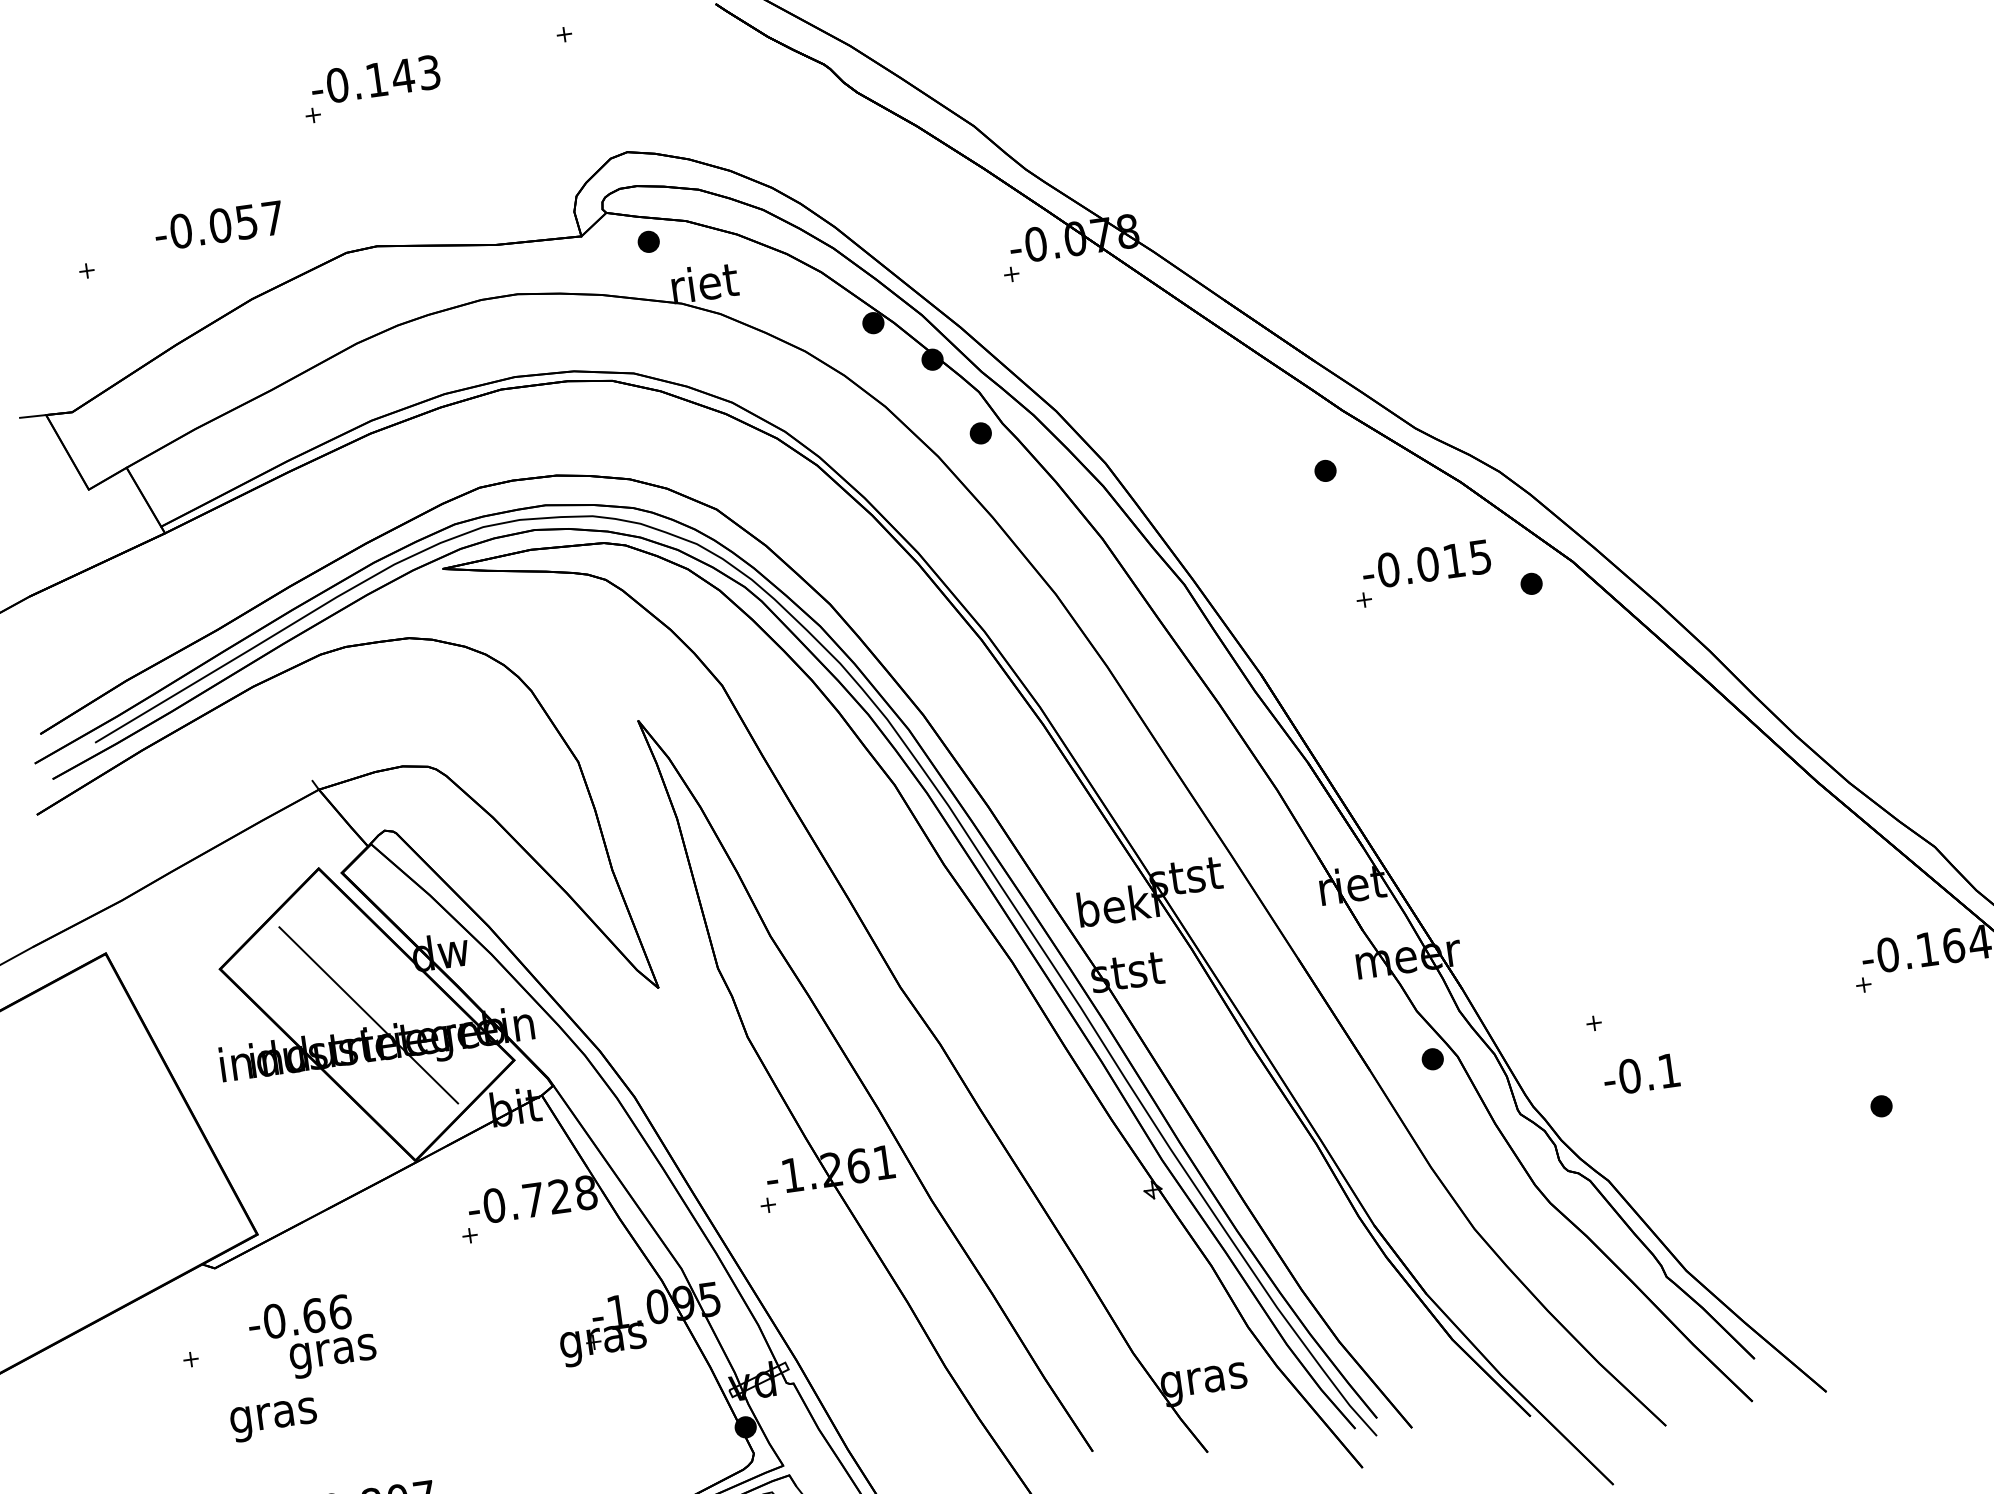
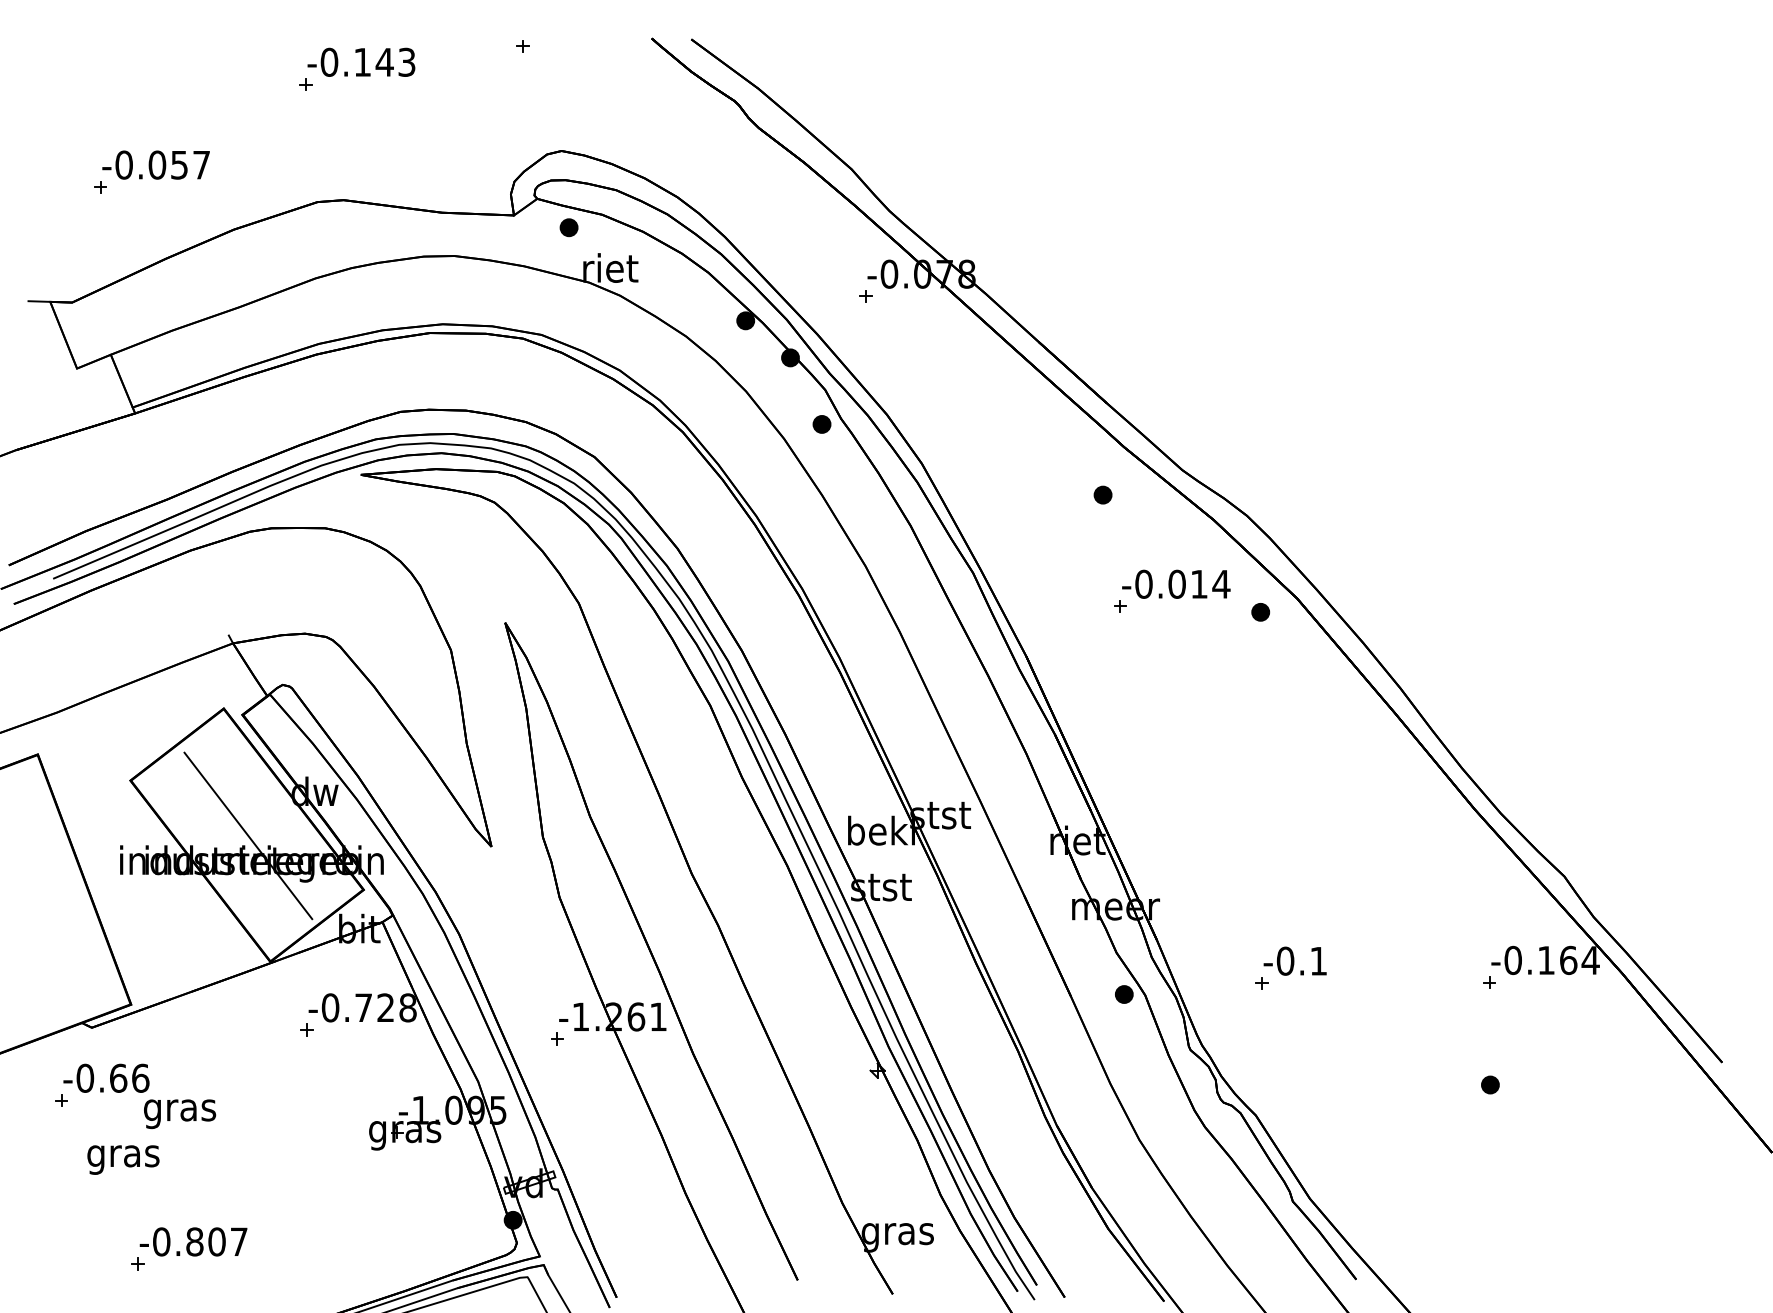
text: (218, 225) -> (155, 164), moved
text: (1480, 557) -> (1221, 584), -0.015 -> -0.014
text: (1640, 1073) -> (1294, 960), moved
text: (299, 1316) -> (106, 1077), moved

